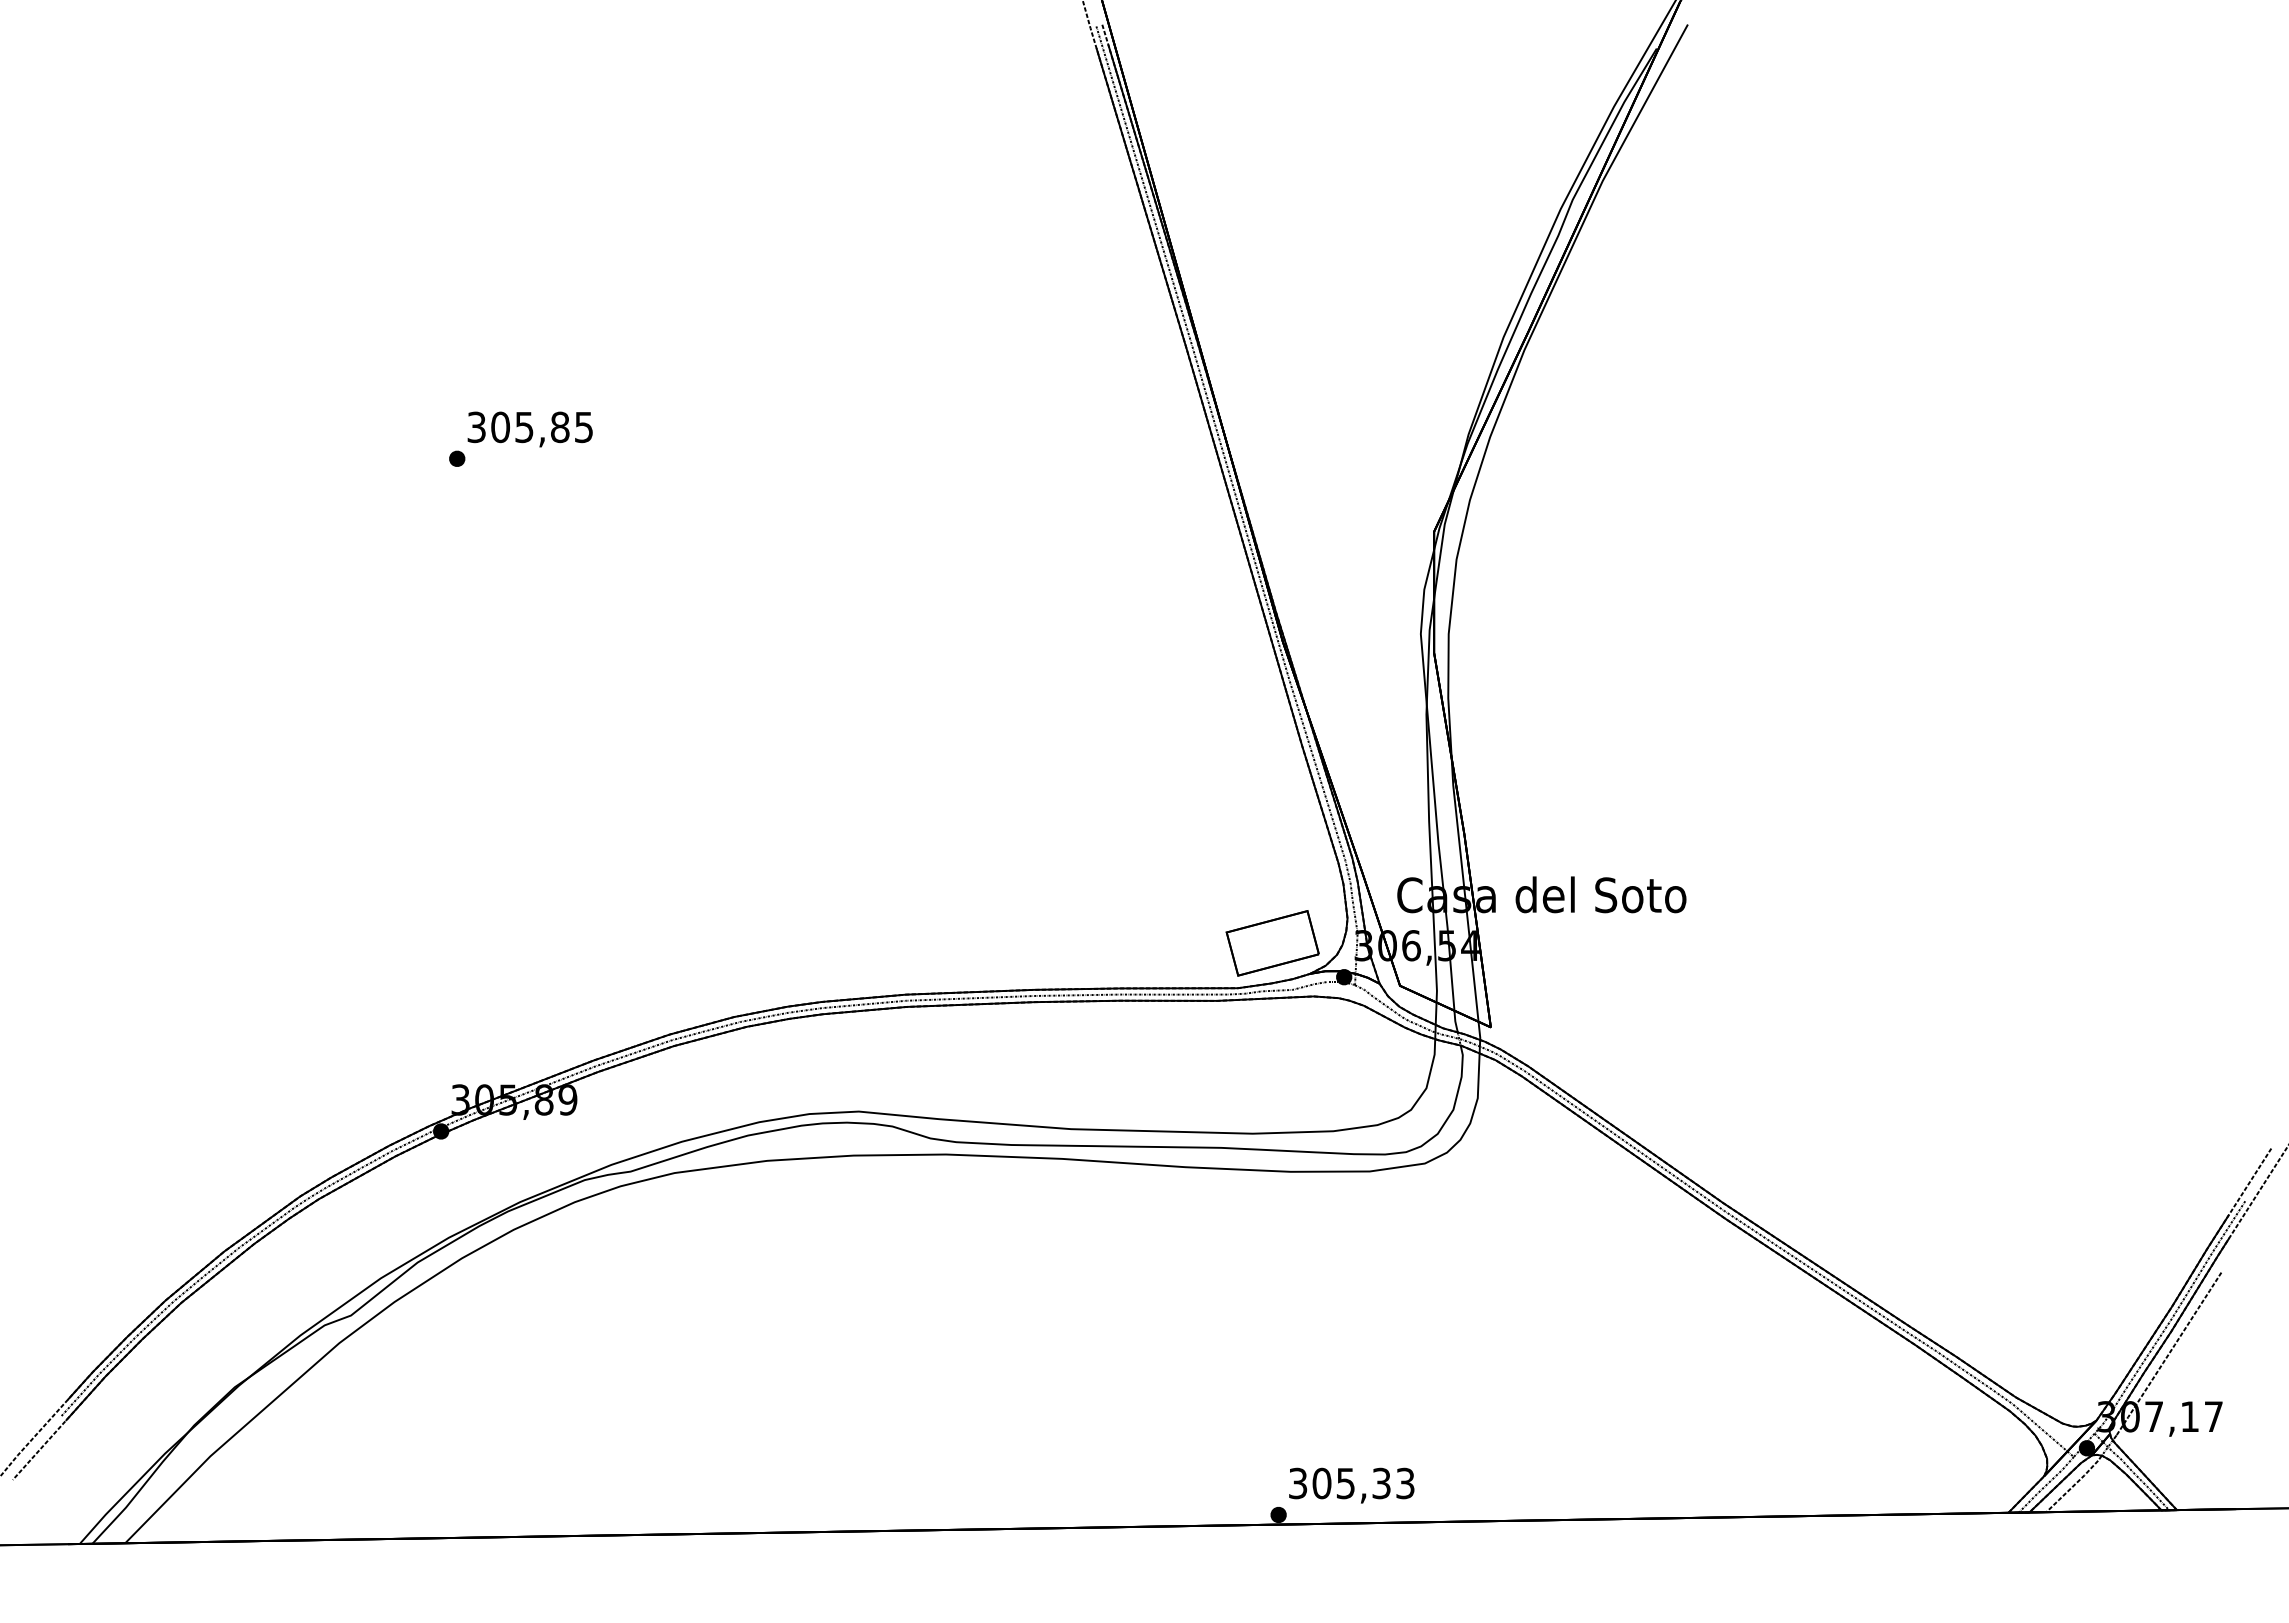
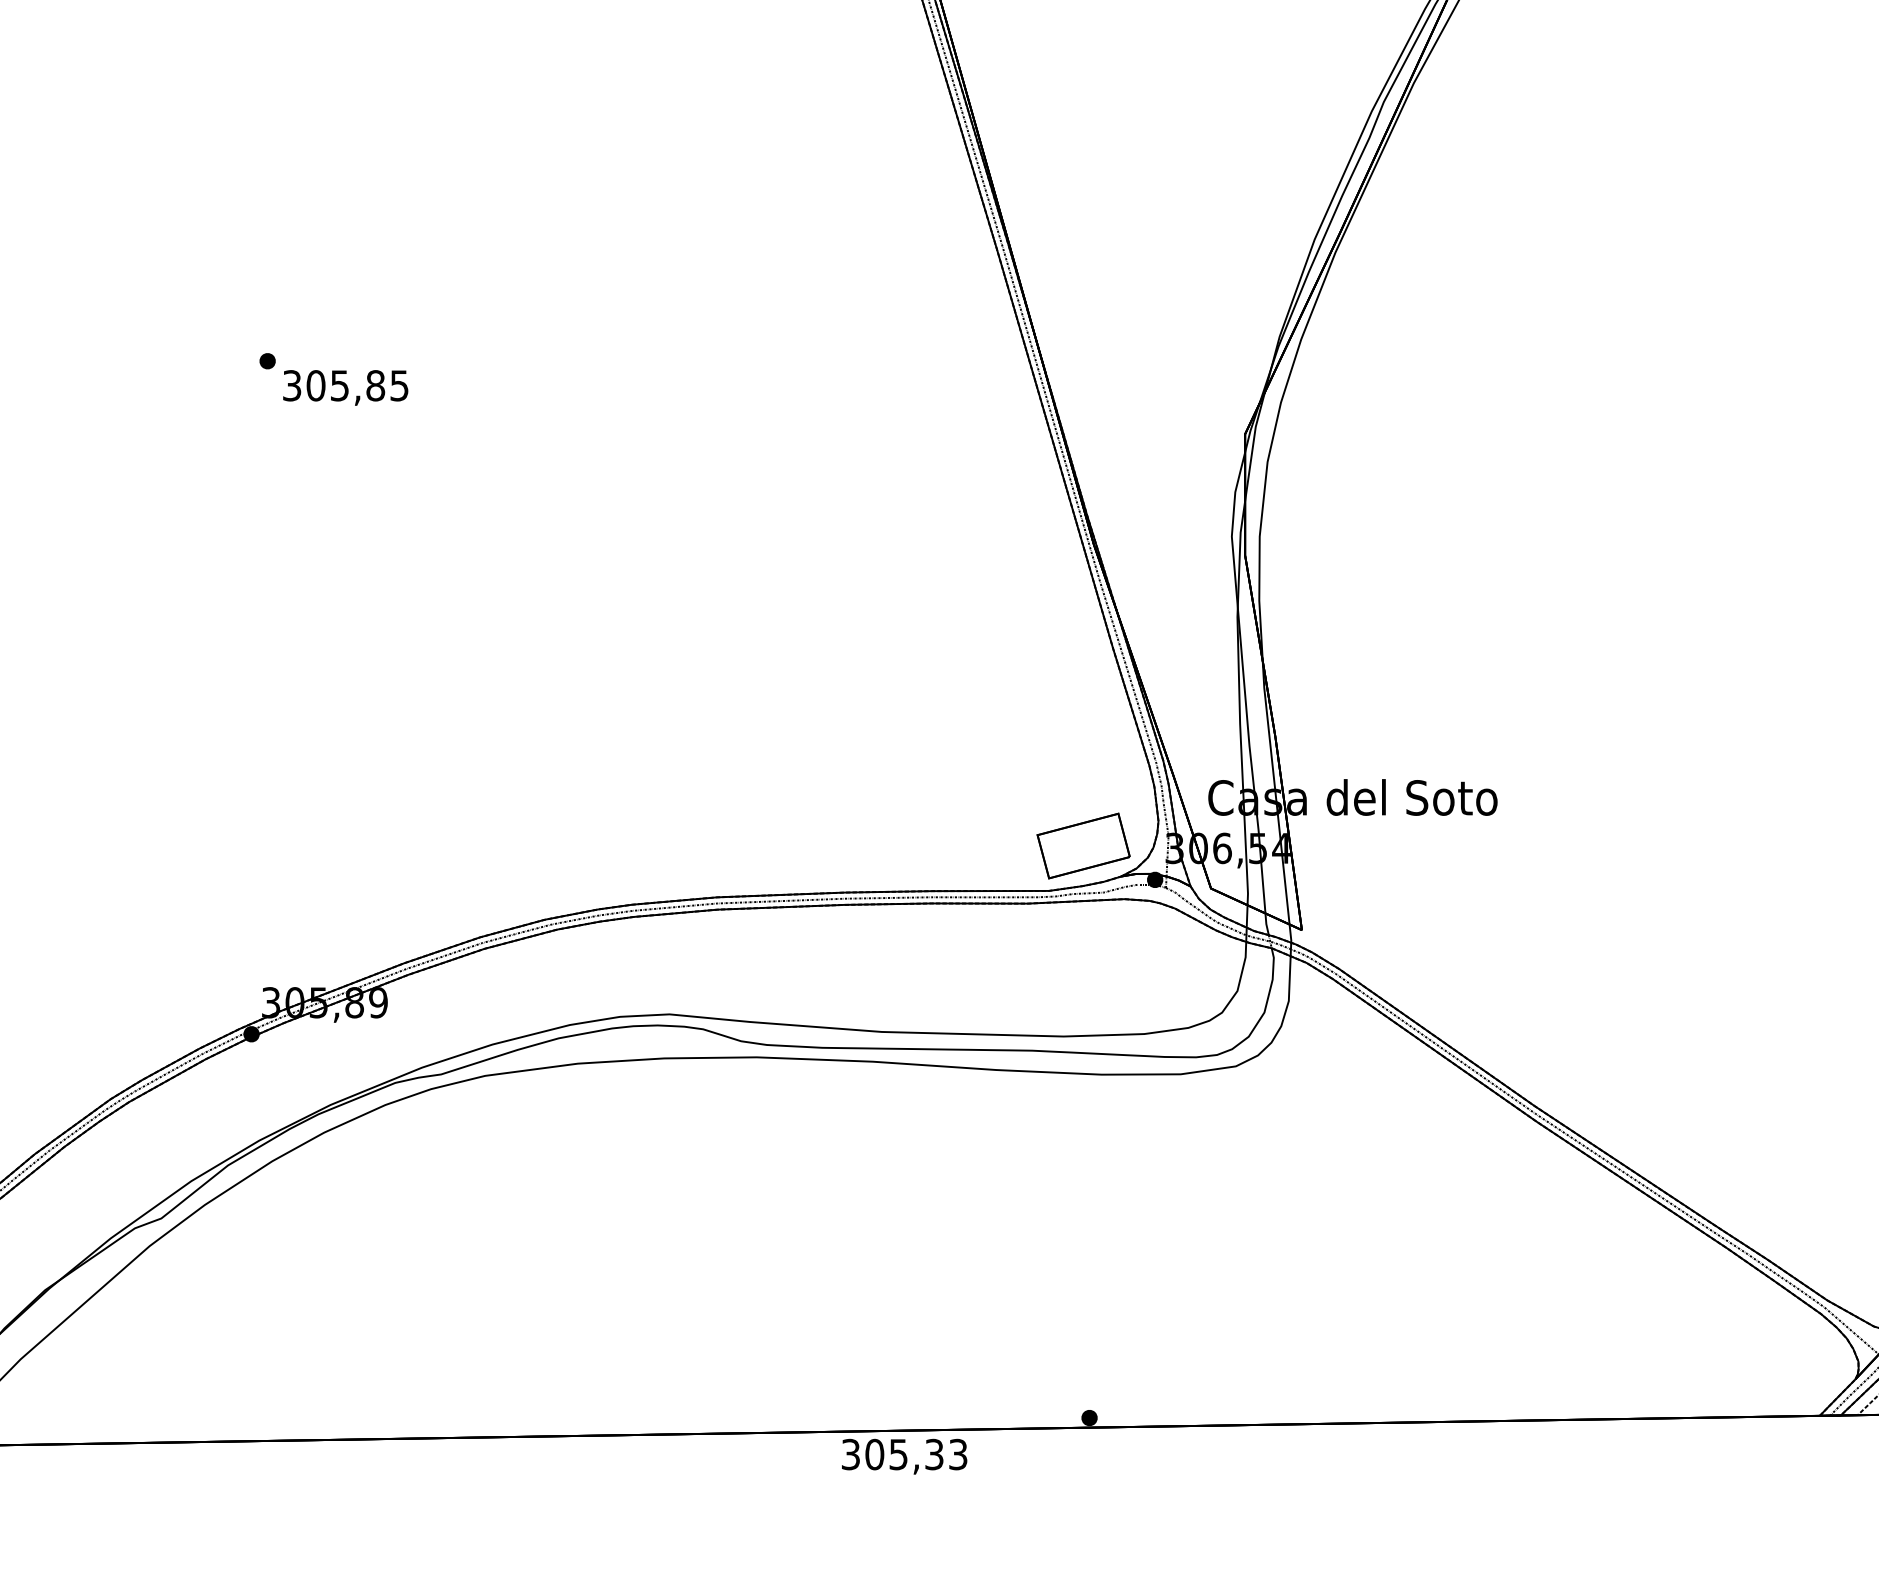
text: (529, 429) -> (344, 387), moved
text: (1351, 1485) -> (904, 1456), moved

